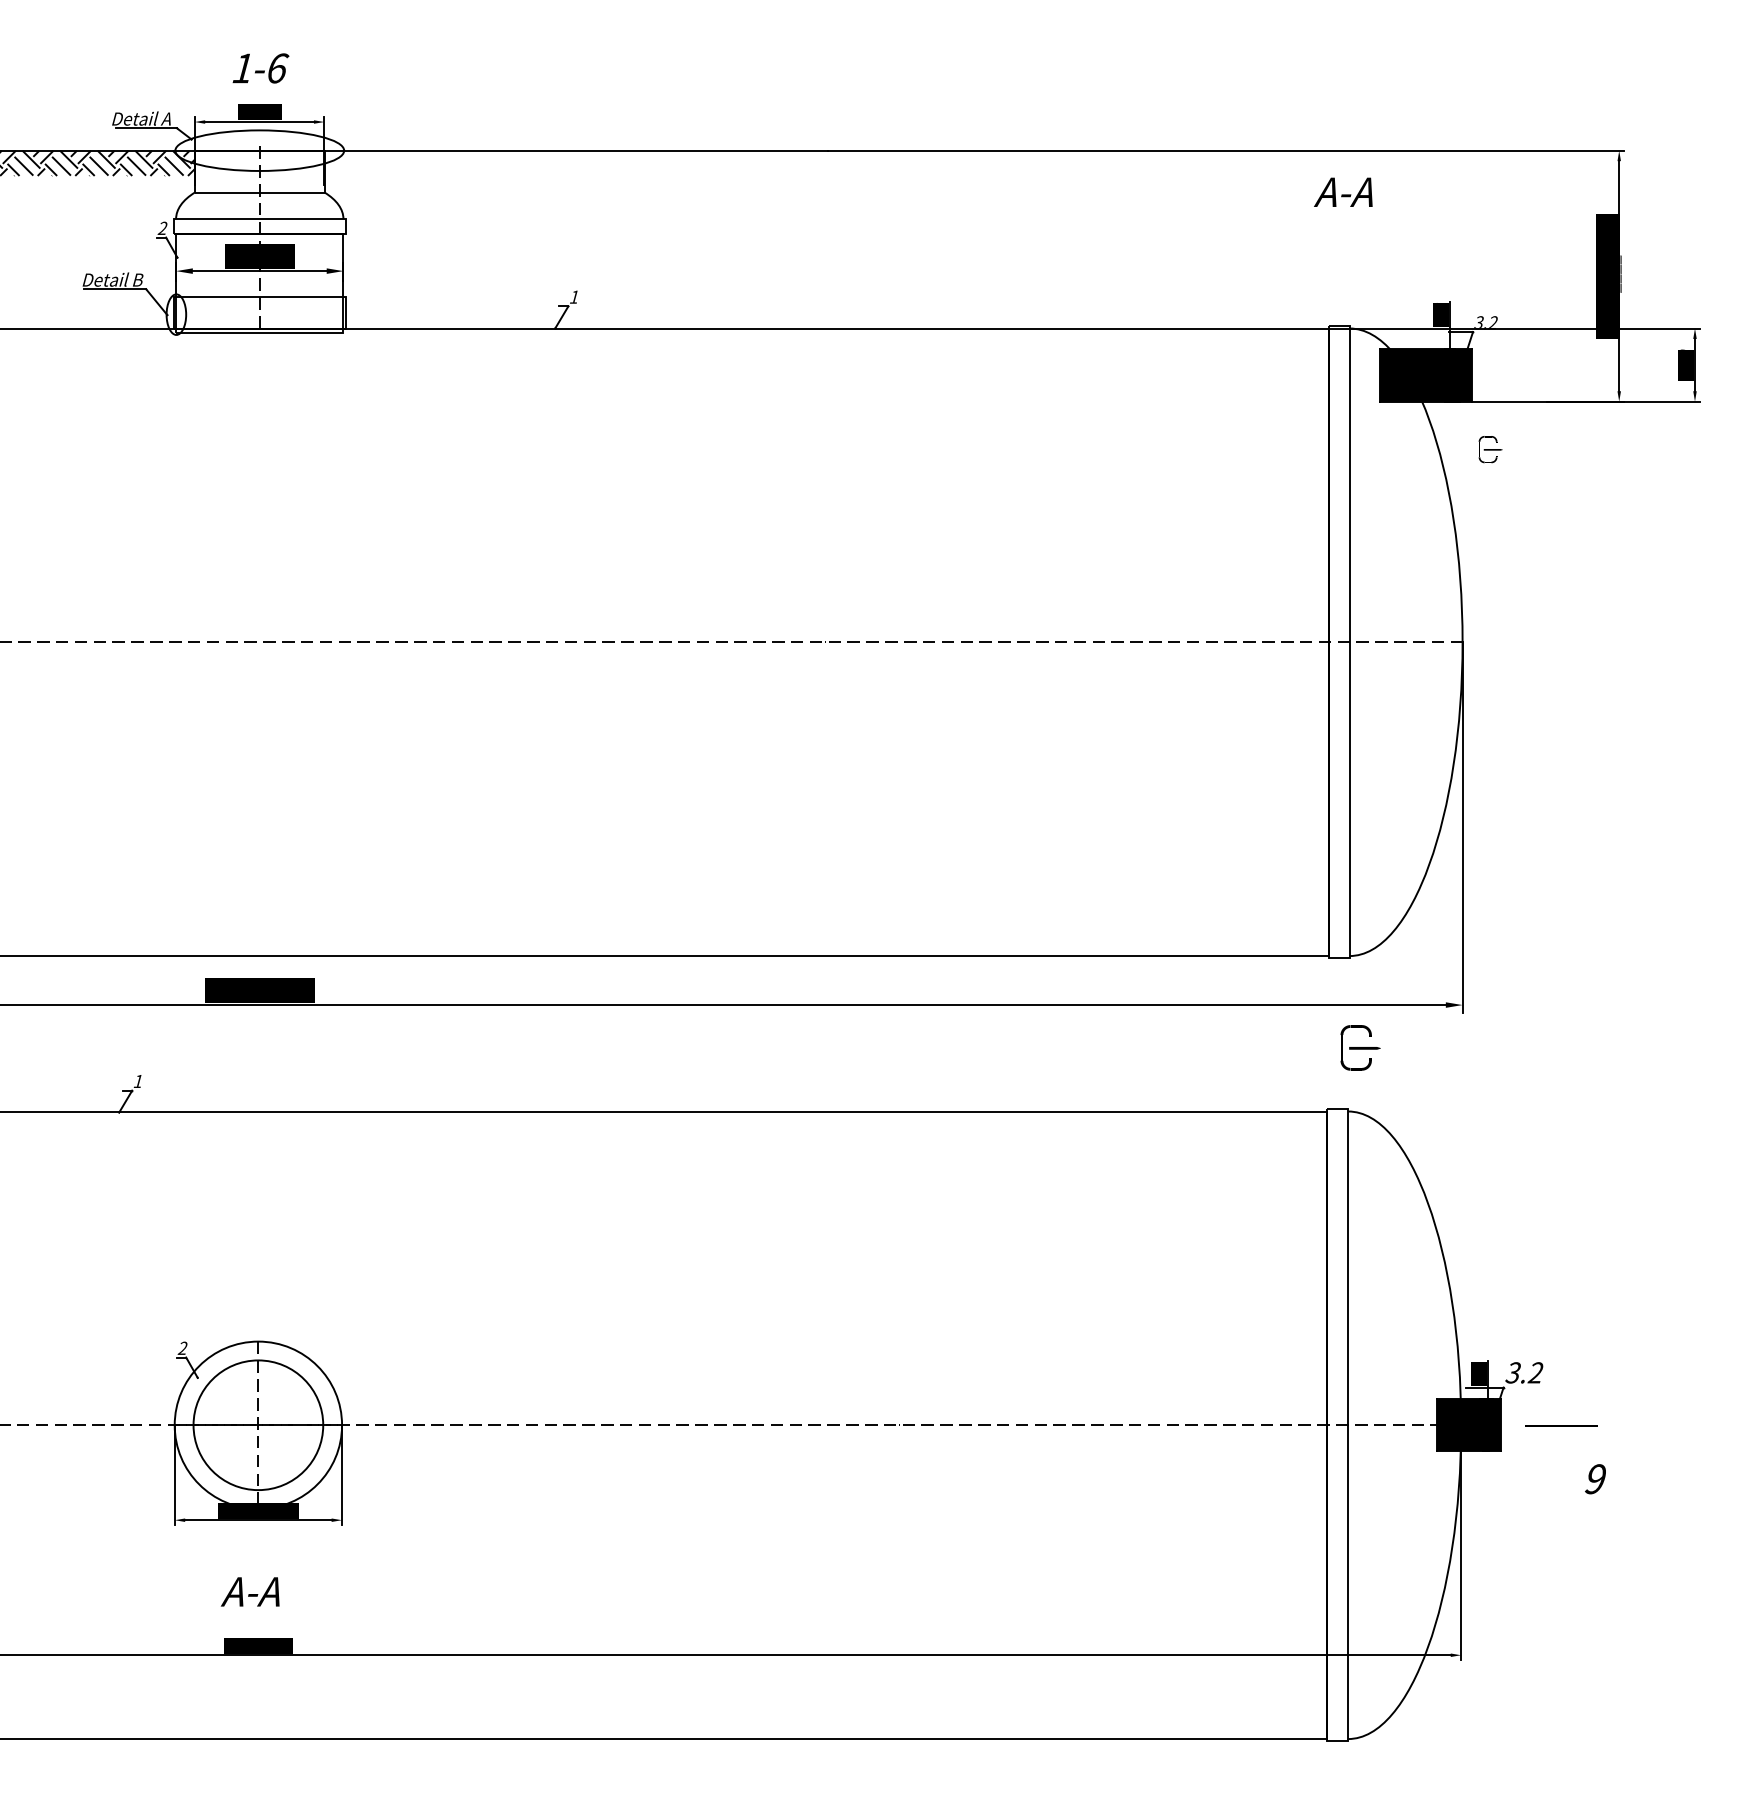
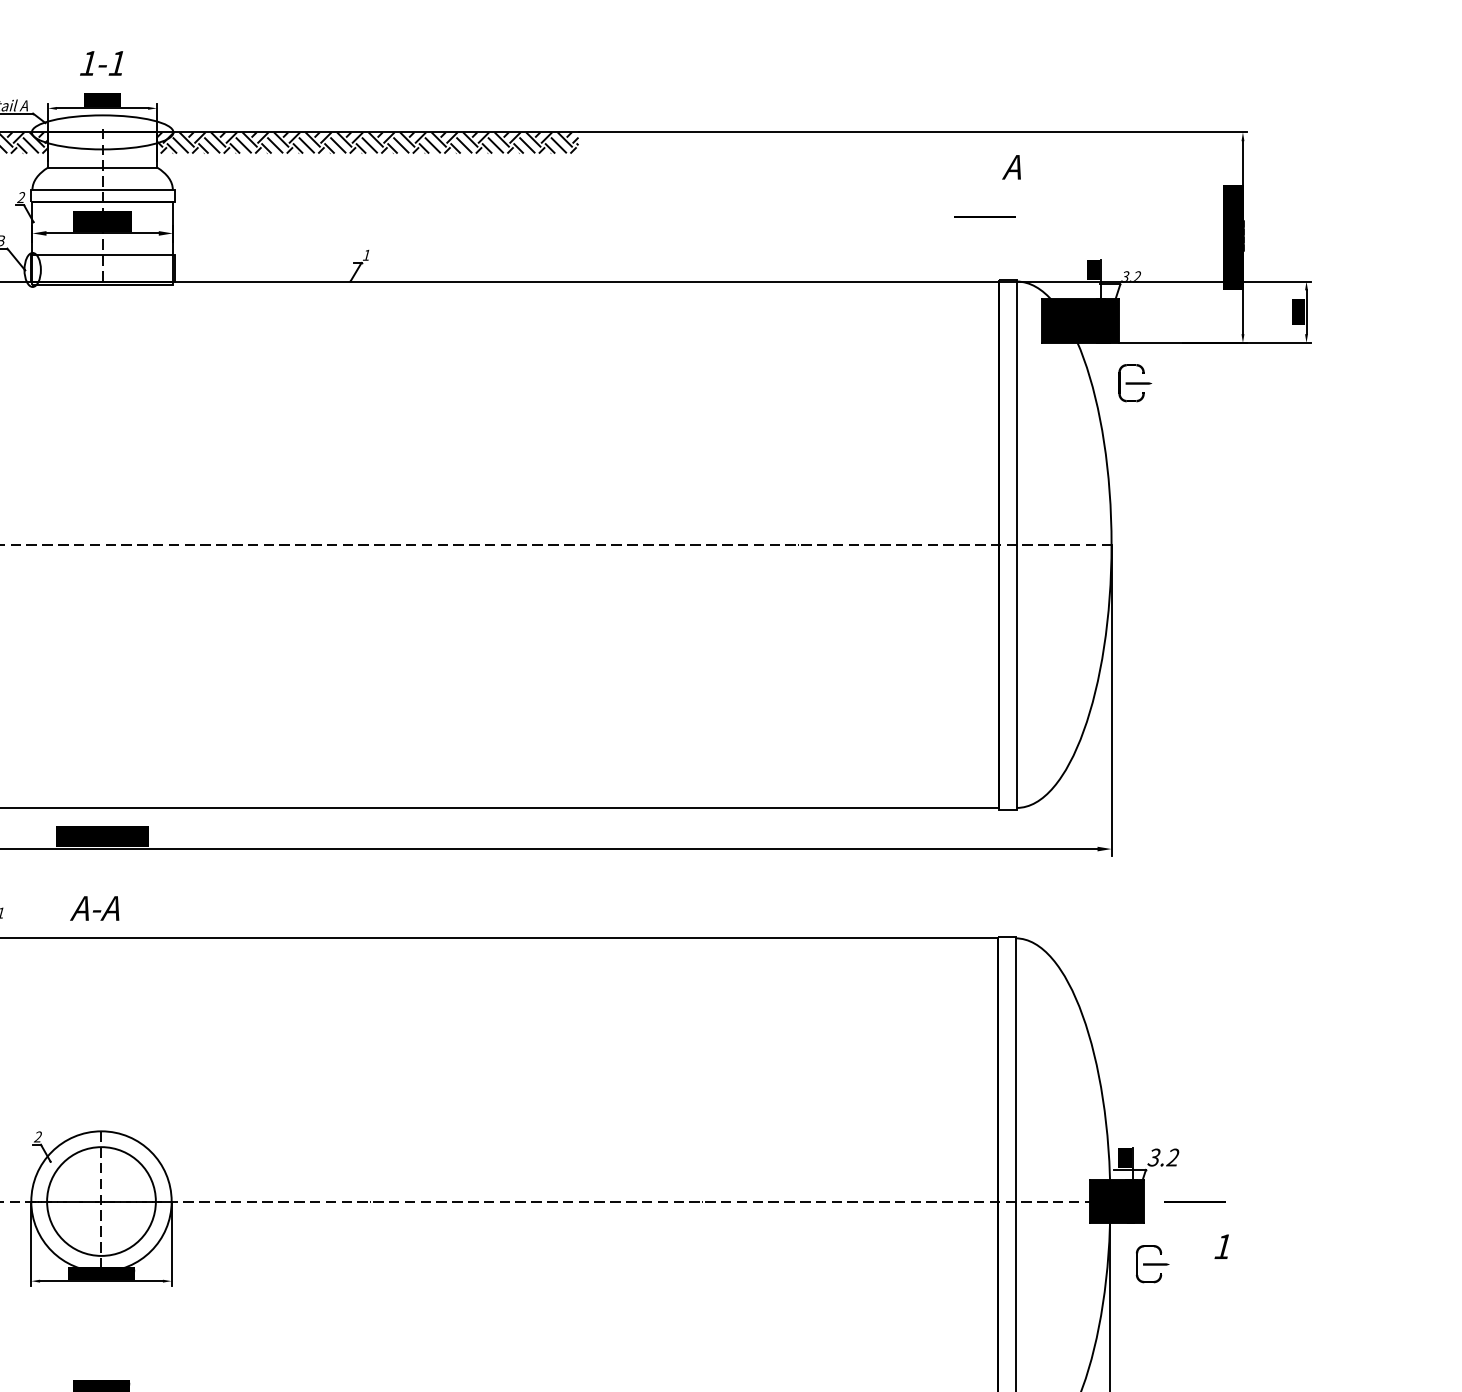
text: (278, 68) -> (118, 63), 1-6 -> 1-1
hatch: (575, 162) -> (367, 142), added
text: (1343, 191) -> (1011, 166), А-А -> А
line: (1311, 250) -> (984, 216), added
part: (1490, 449) -> (1134, 383), size x1.67
part: (1360, 1047) -> (1152, 1263), moved
text: (1595, 1479) -> (1223, 1247), 9 -> 1
text: (249, 1591) -> (94, 908), moved

